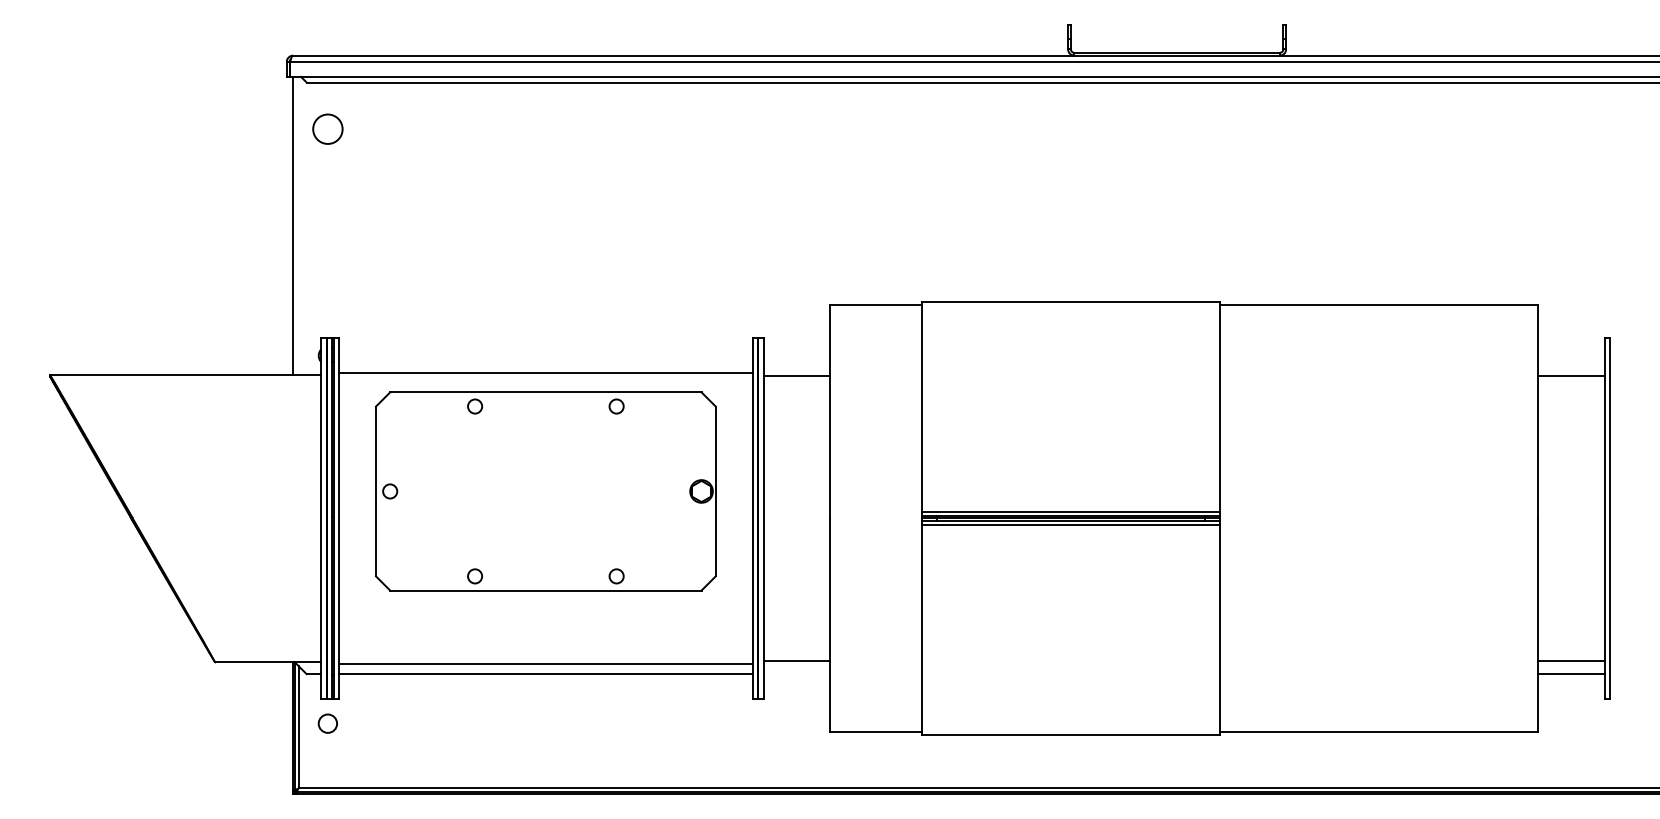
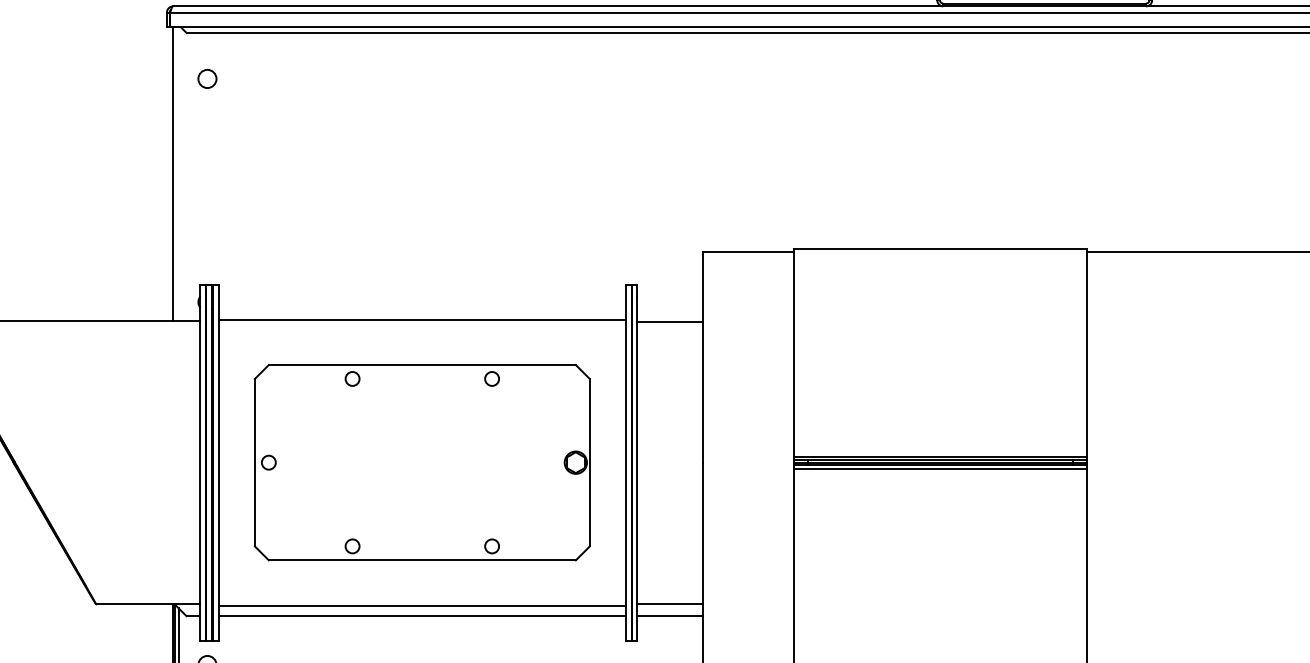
circle: (327, 129) -> (207, 79), size x0.62
part: (545, 491) -> (421, 462), moved
line: (796, 674) -> (669, 616), added

